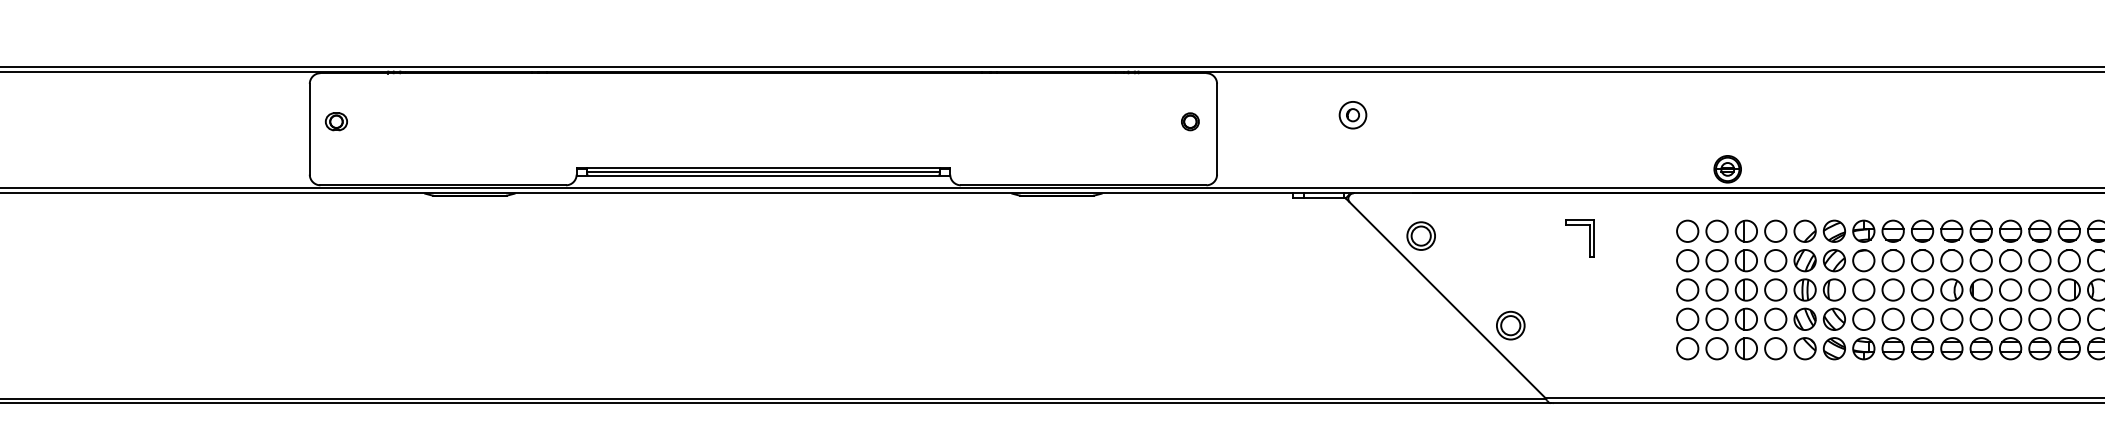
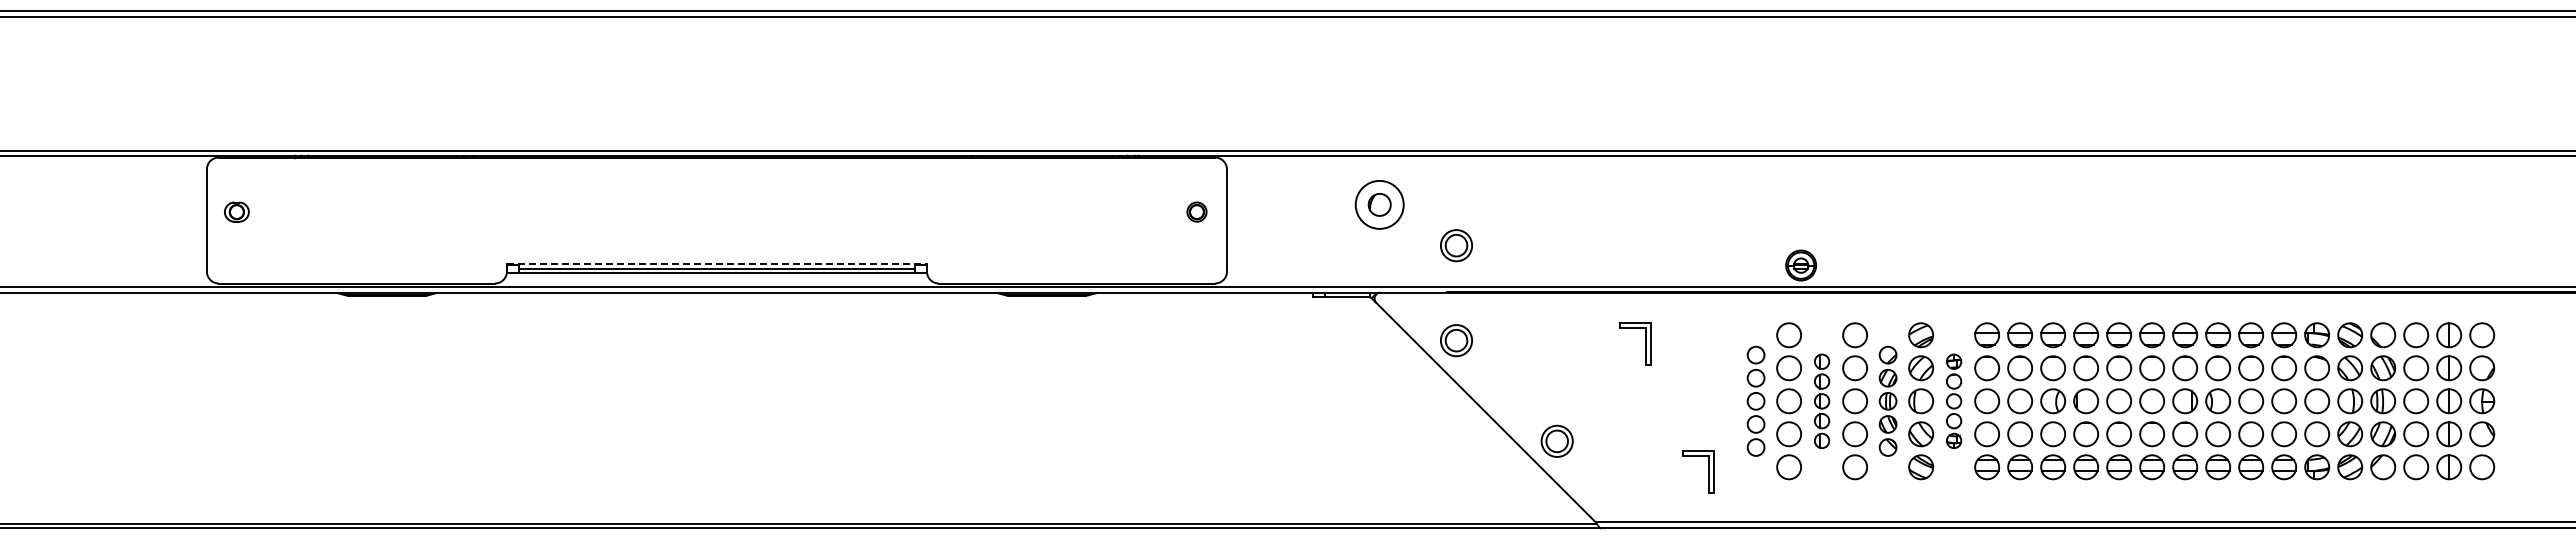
part: (1352, 115) -> (1379, 204), size x1.6
part: (1421, 151) -> (1456, 245), added
line: (763, 168) -> (717, 264), solid -> dashed
part: (1687, 290) -> (1755, 401), size x0.7
part: (1745, 290) -> (1821, 401), size x0.6
part: (1804, 290) -> (1887, 401), size x0.7
part: (1863, 290) -> (1953, 401), size x0.6
part: (1645, 352) -> (1708, 471), added

